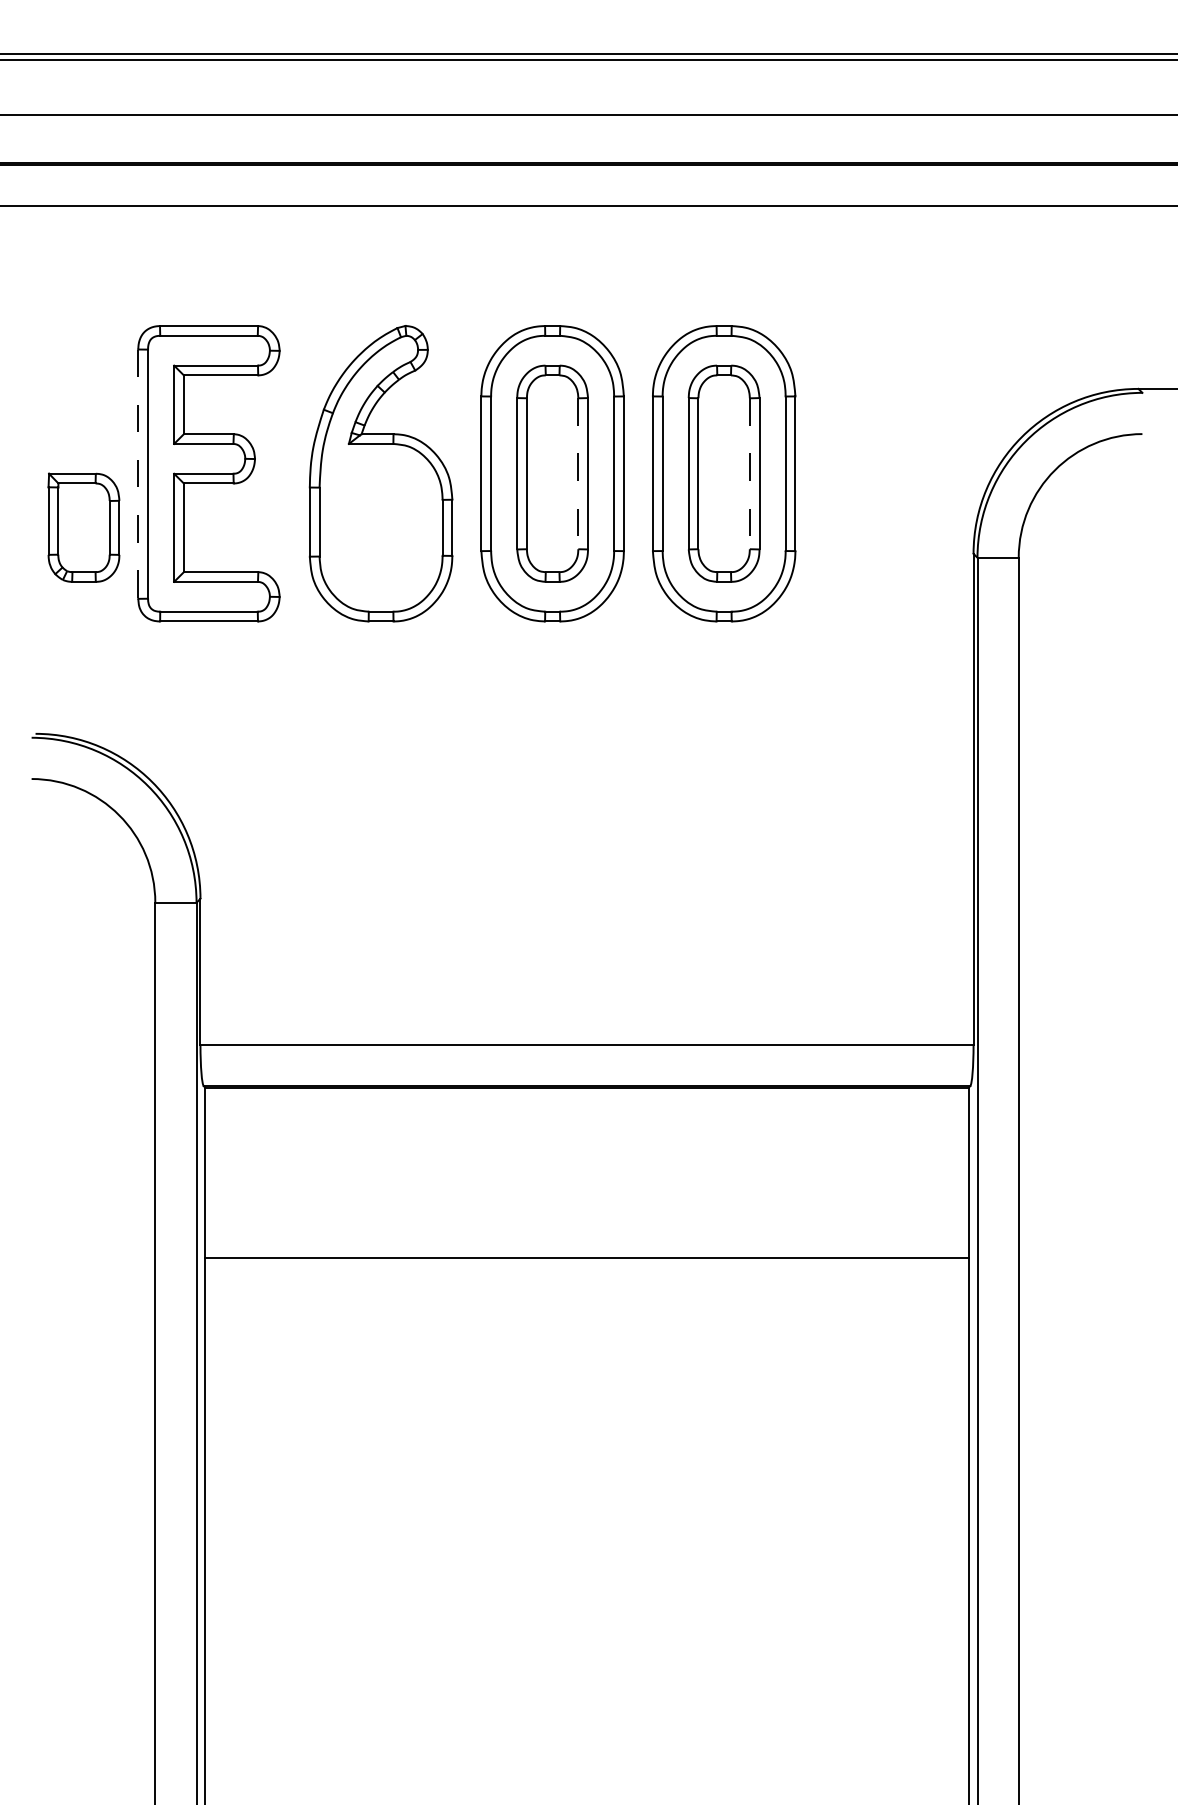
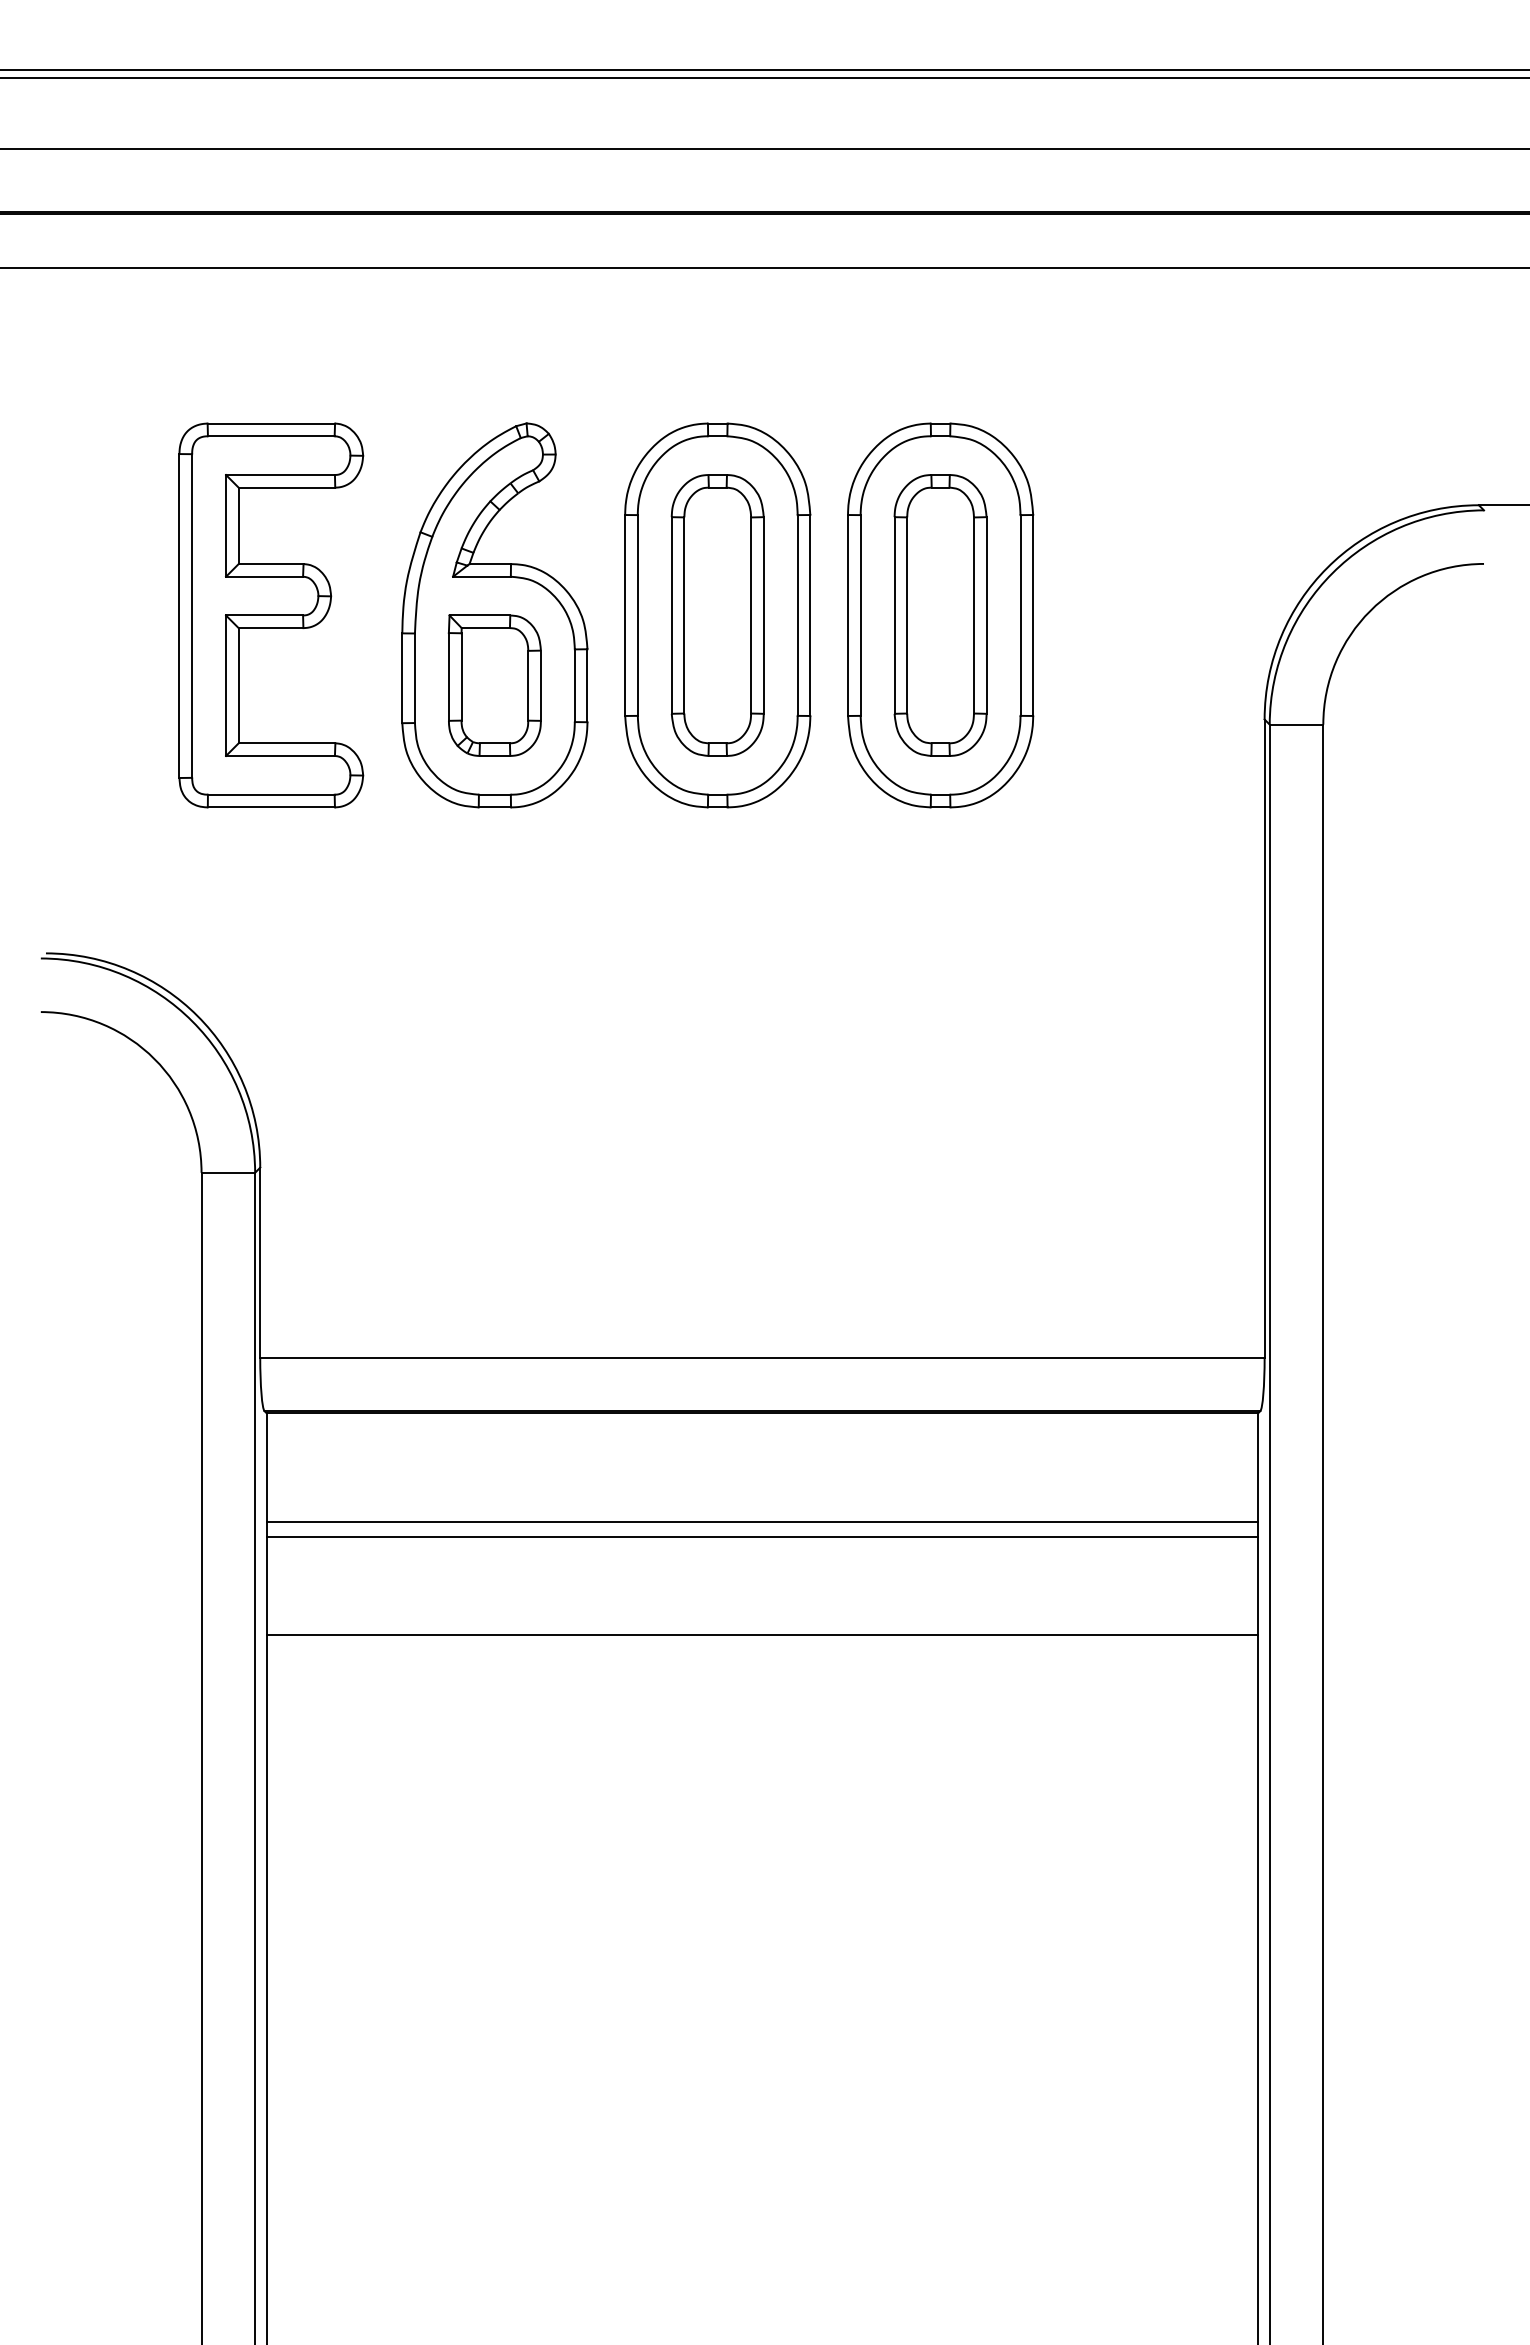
line: (138, 474) -> (179, 616), dashed -> solid
line: (578, 474) -> (751, 616), dashed -> solid
line: (749, 474) -> (973, 616), dashed -> solid
part: (83, 527) -> (494, 685), moved
line: (587, 1171) -> (762, 1522), added
line: (587, 1182) -> (762, 1536), added

